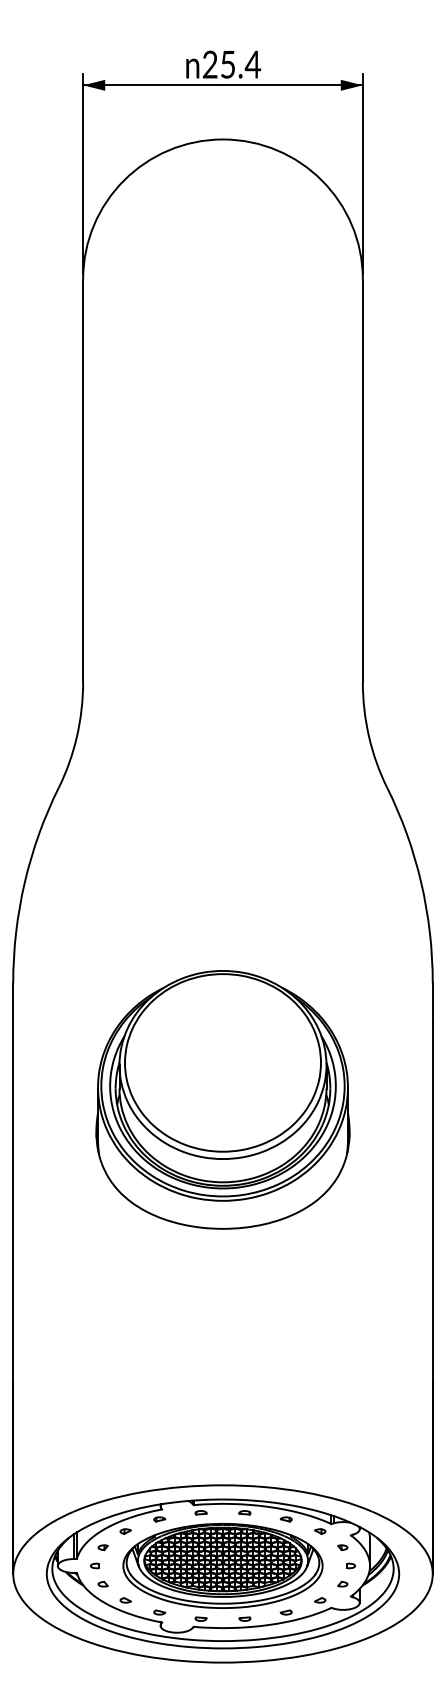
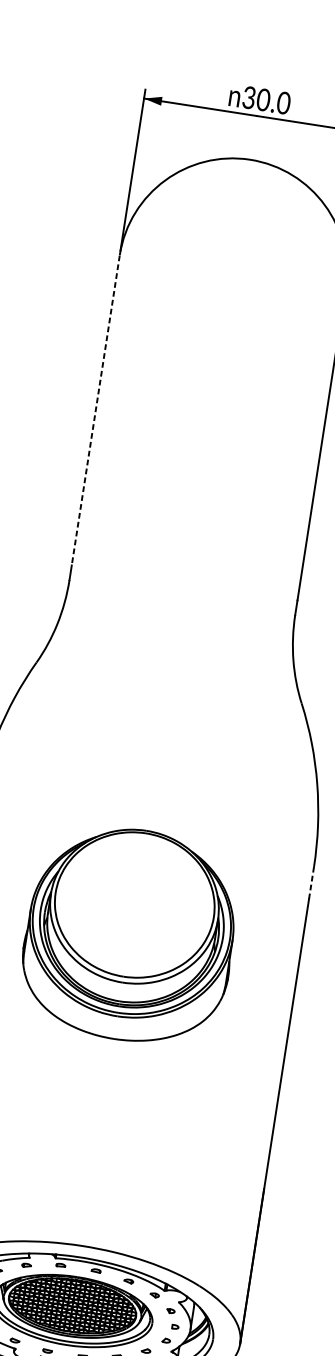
text: (231, 64) -> (266, 100), 25.4 -> 30.0
line: (83, 472) -> (95, 411), solid -> dashed
line: (432, 1003) -> (311, 883), solid -> dashed

